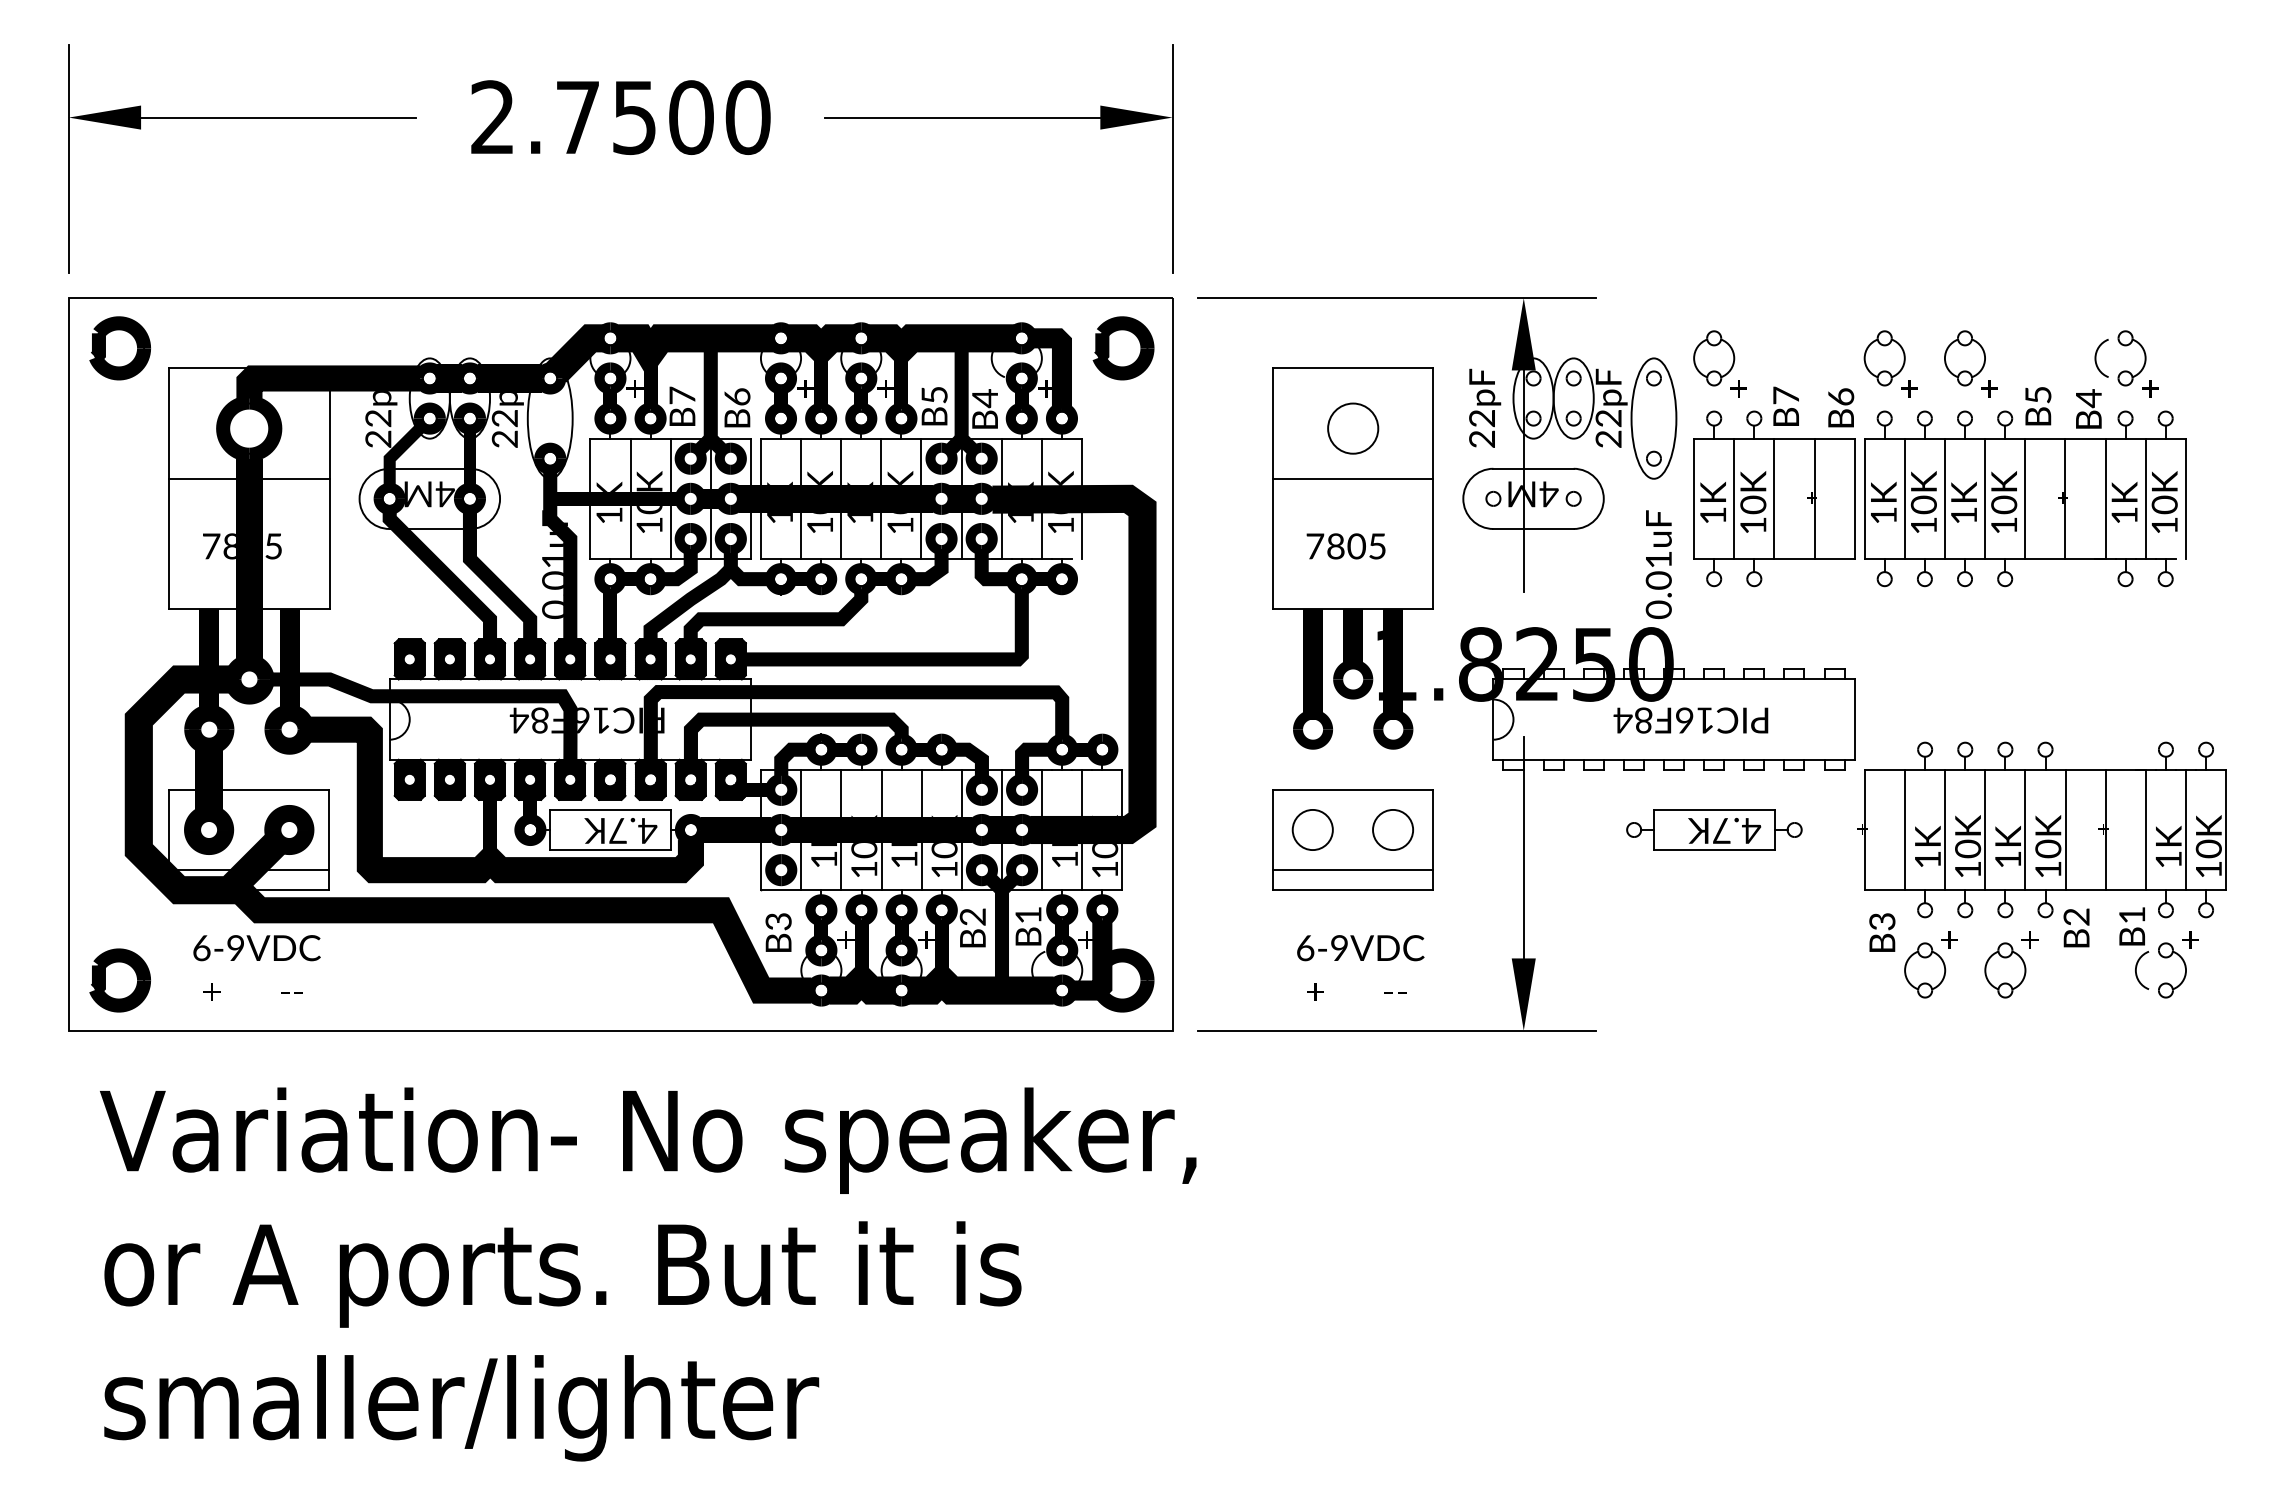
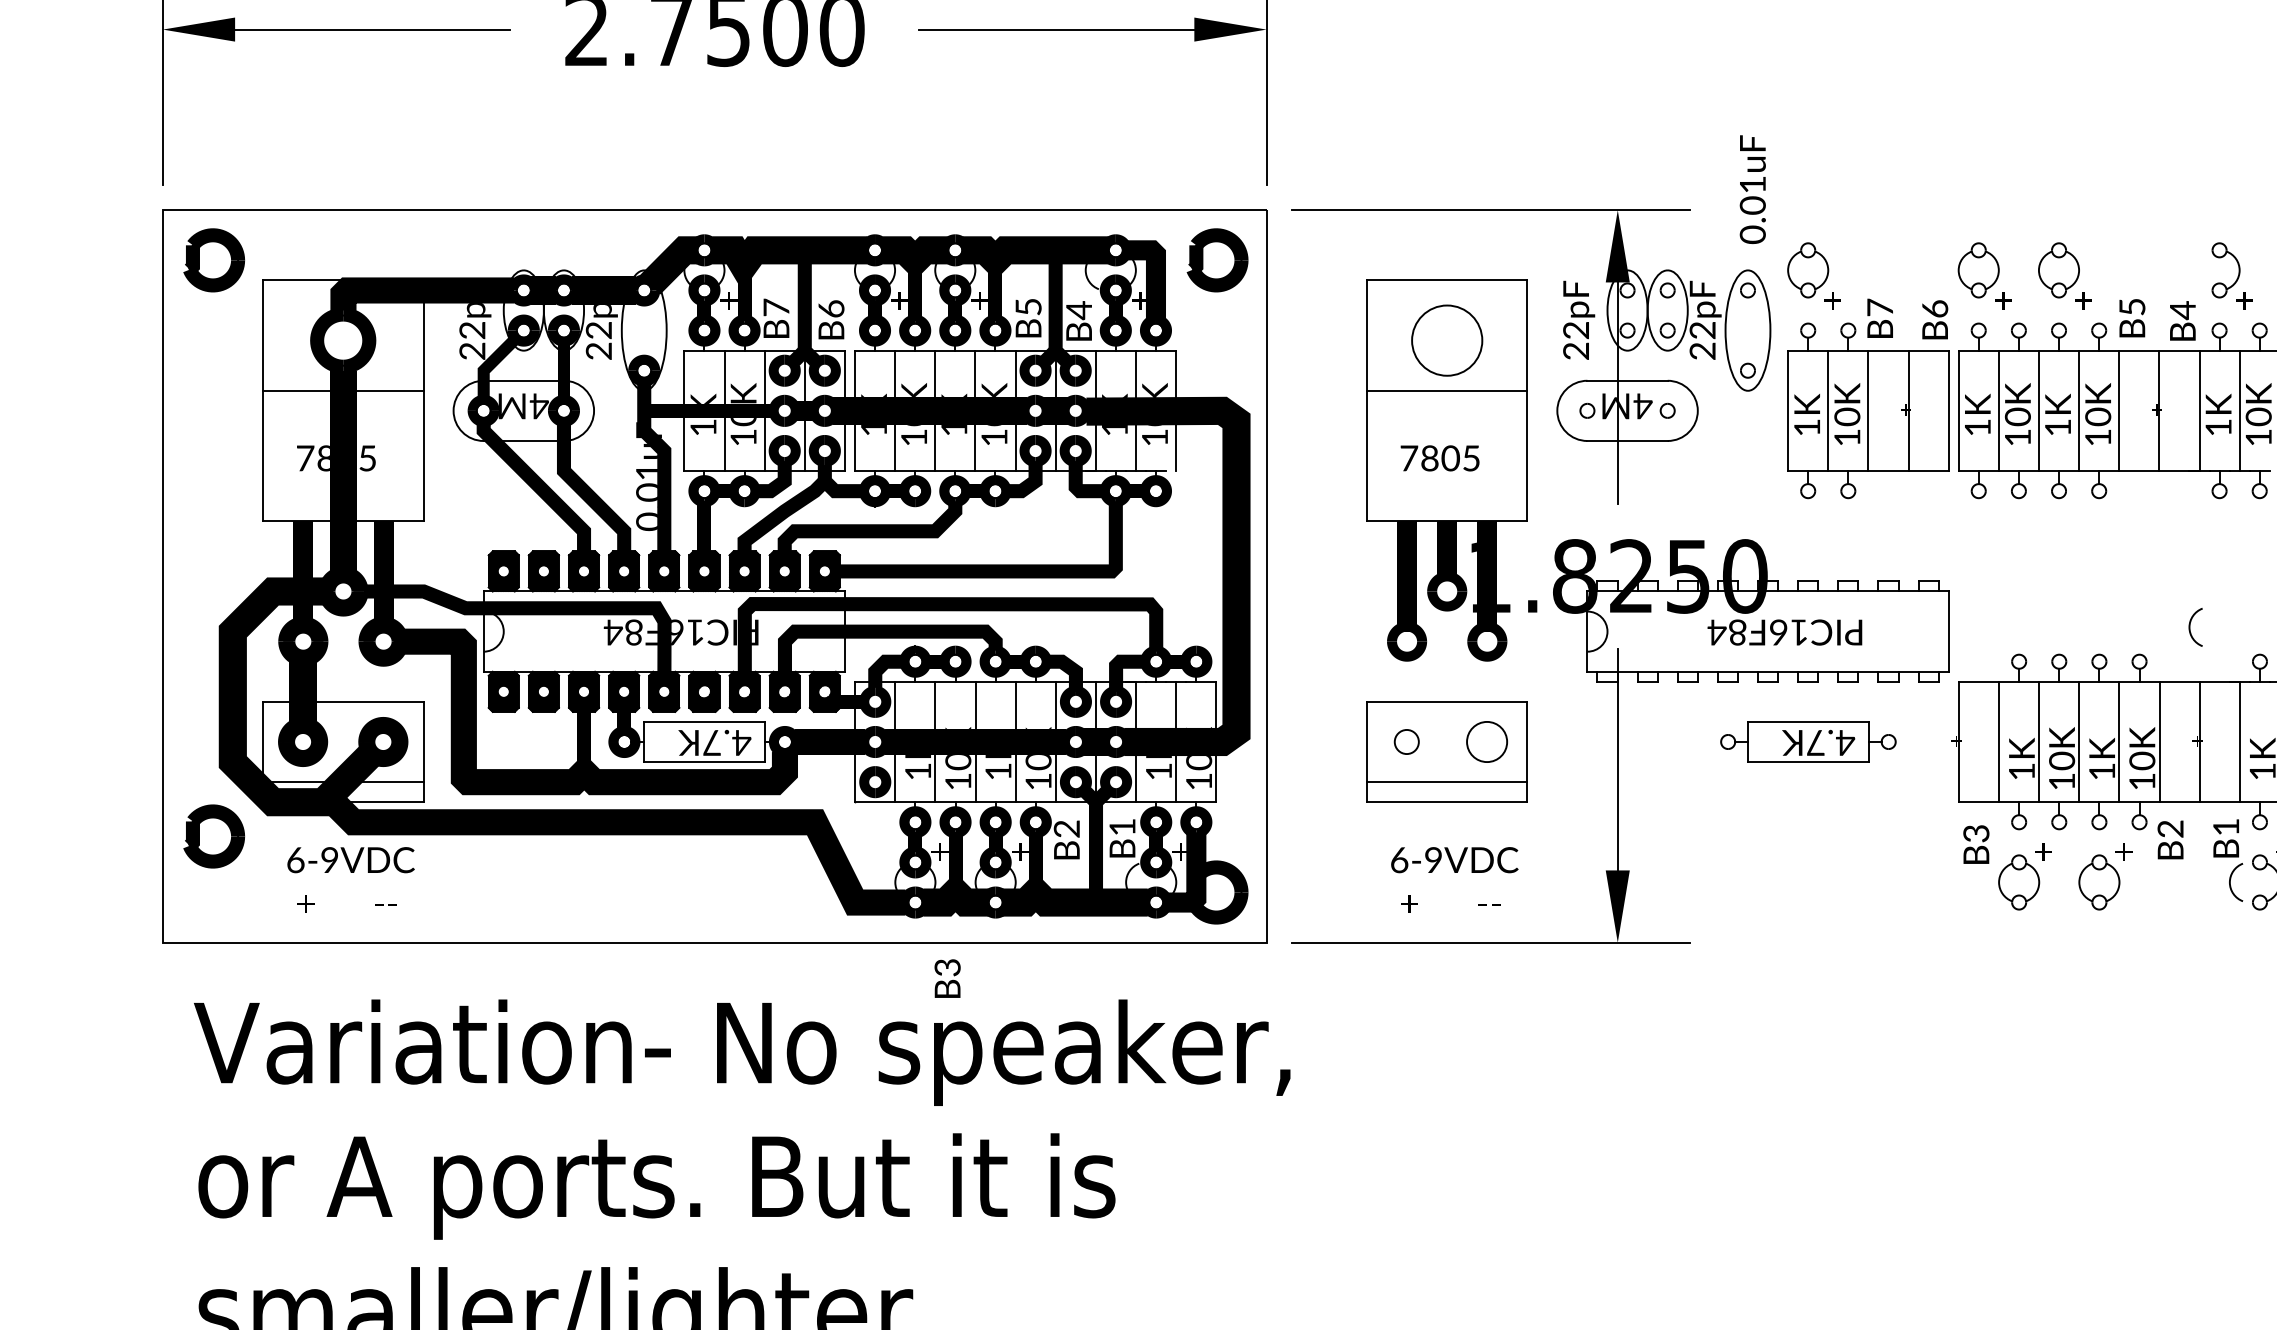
arc: (2096, 358) -> (2190, 627), moved
circle: (1353, 428) -> (1447, 340), size x1.4
text: (1658, 564) -> (1752, 189), moved
circle: (1312, 829) -> (1406, 741), size x0.6
text: (778, 932) -> (947, 978), moved
part: (119, 980) -> (213, 836), moved

